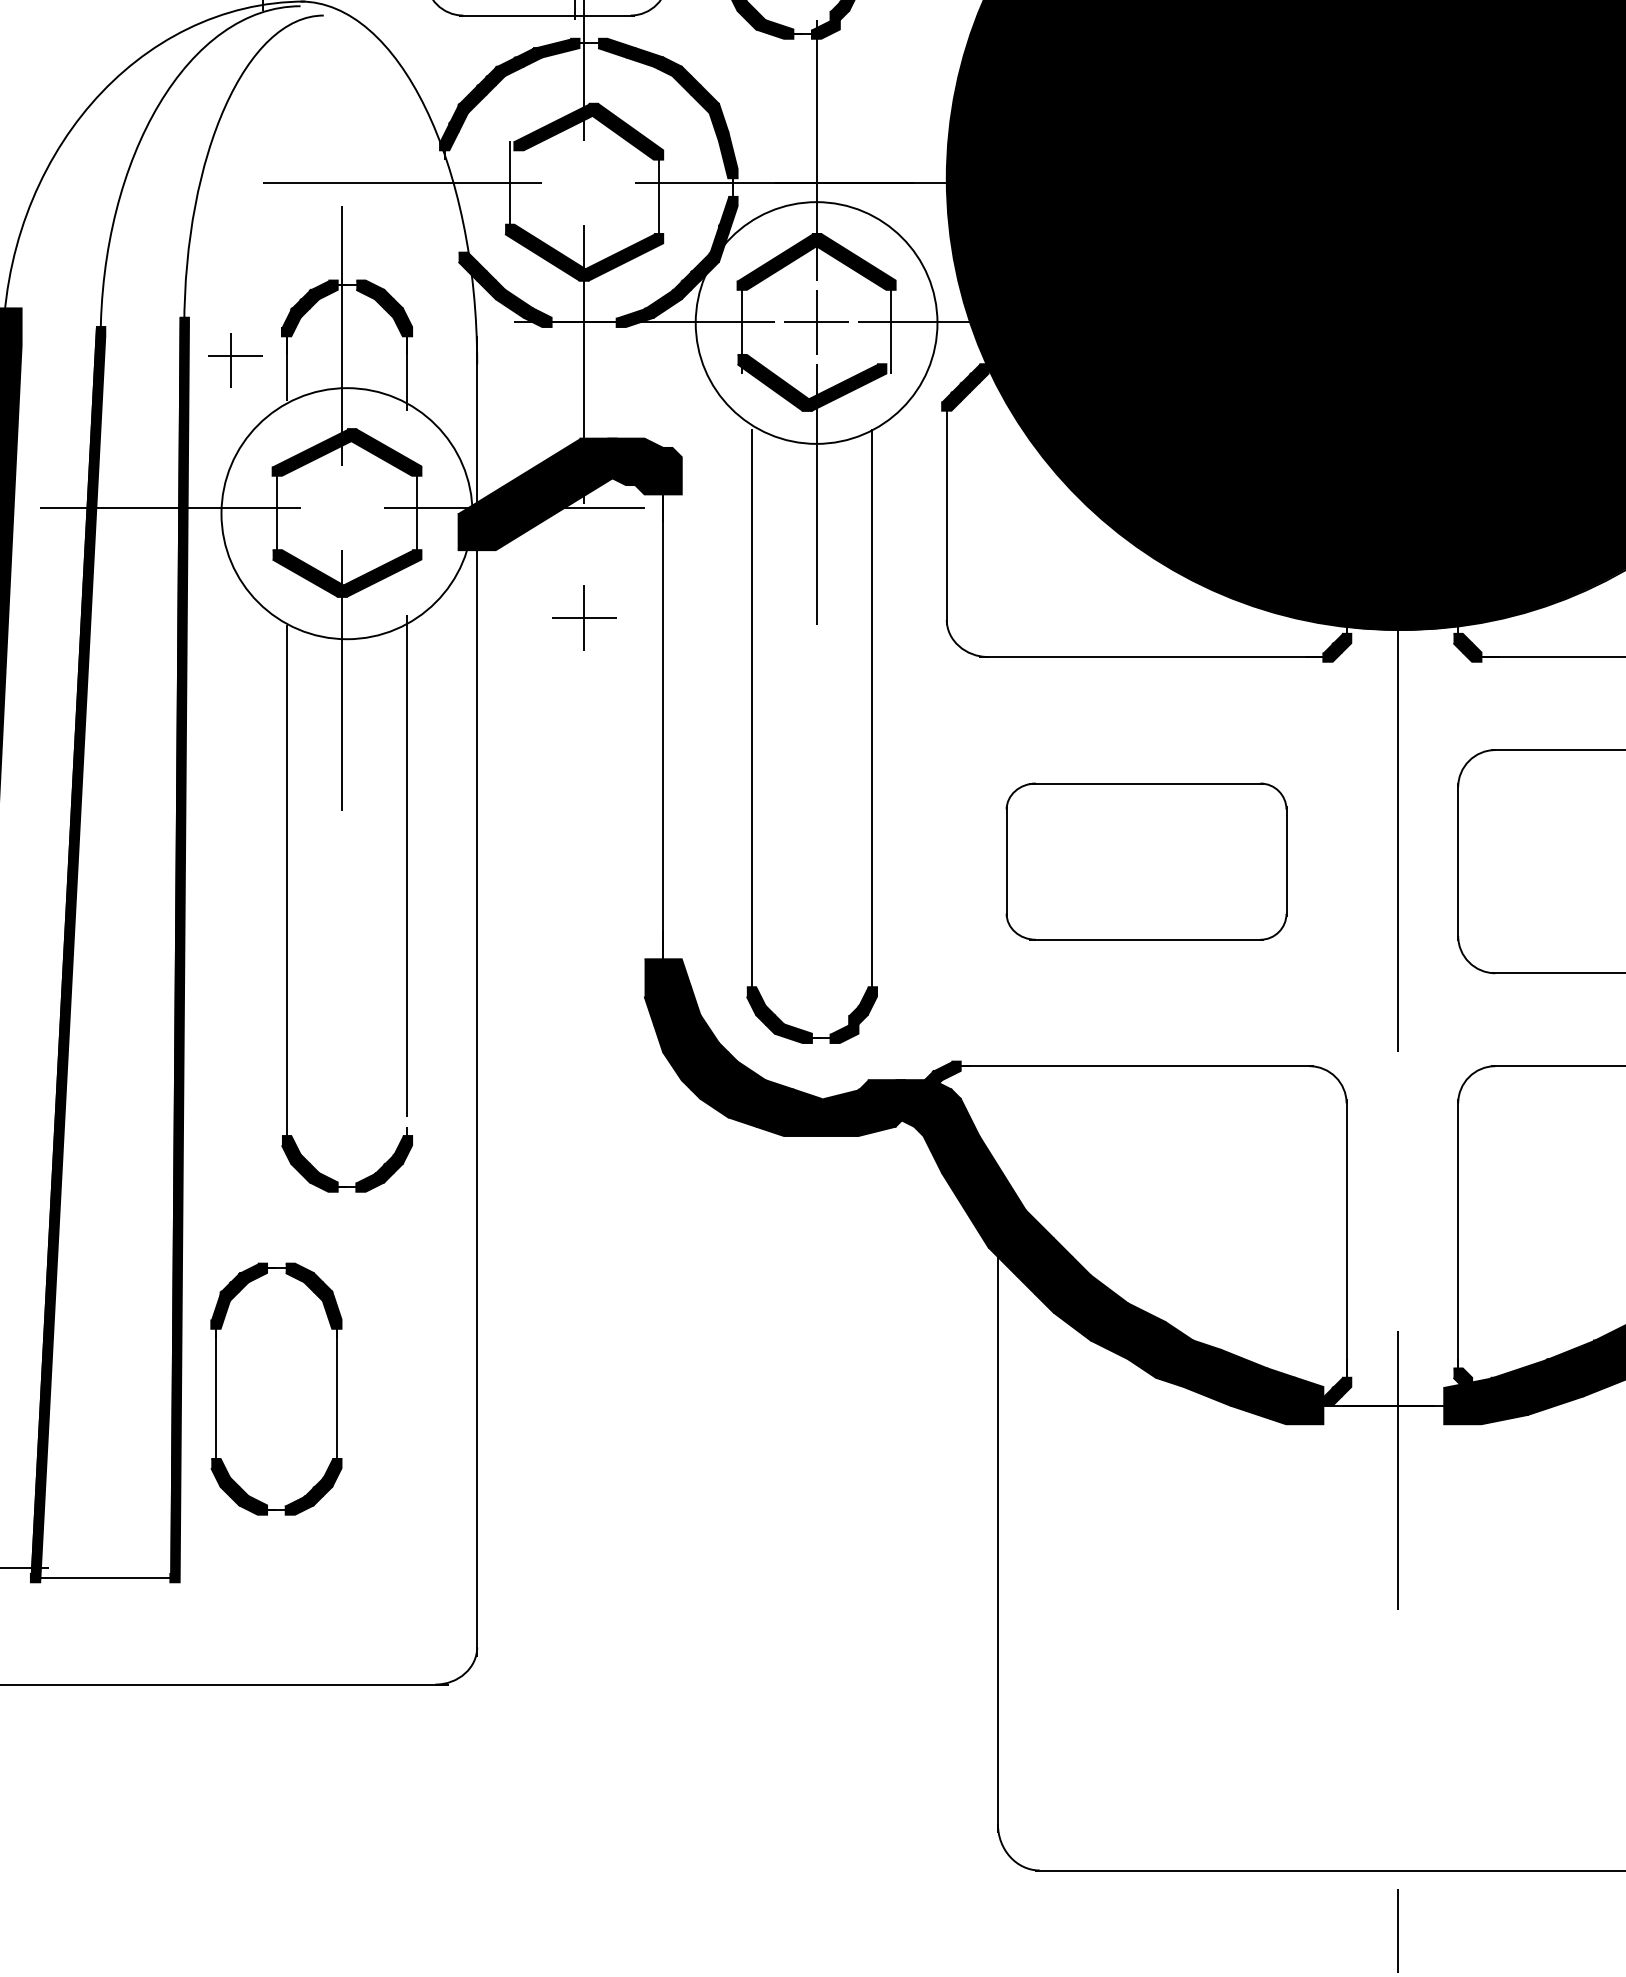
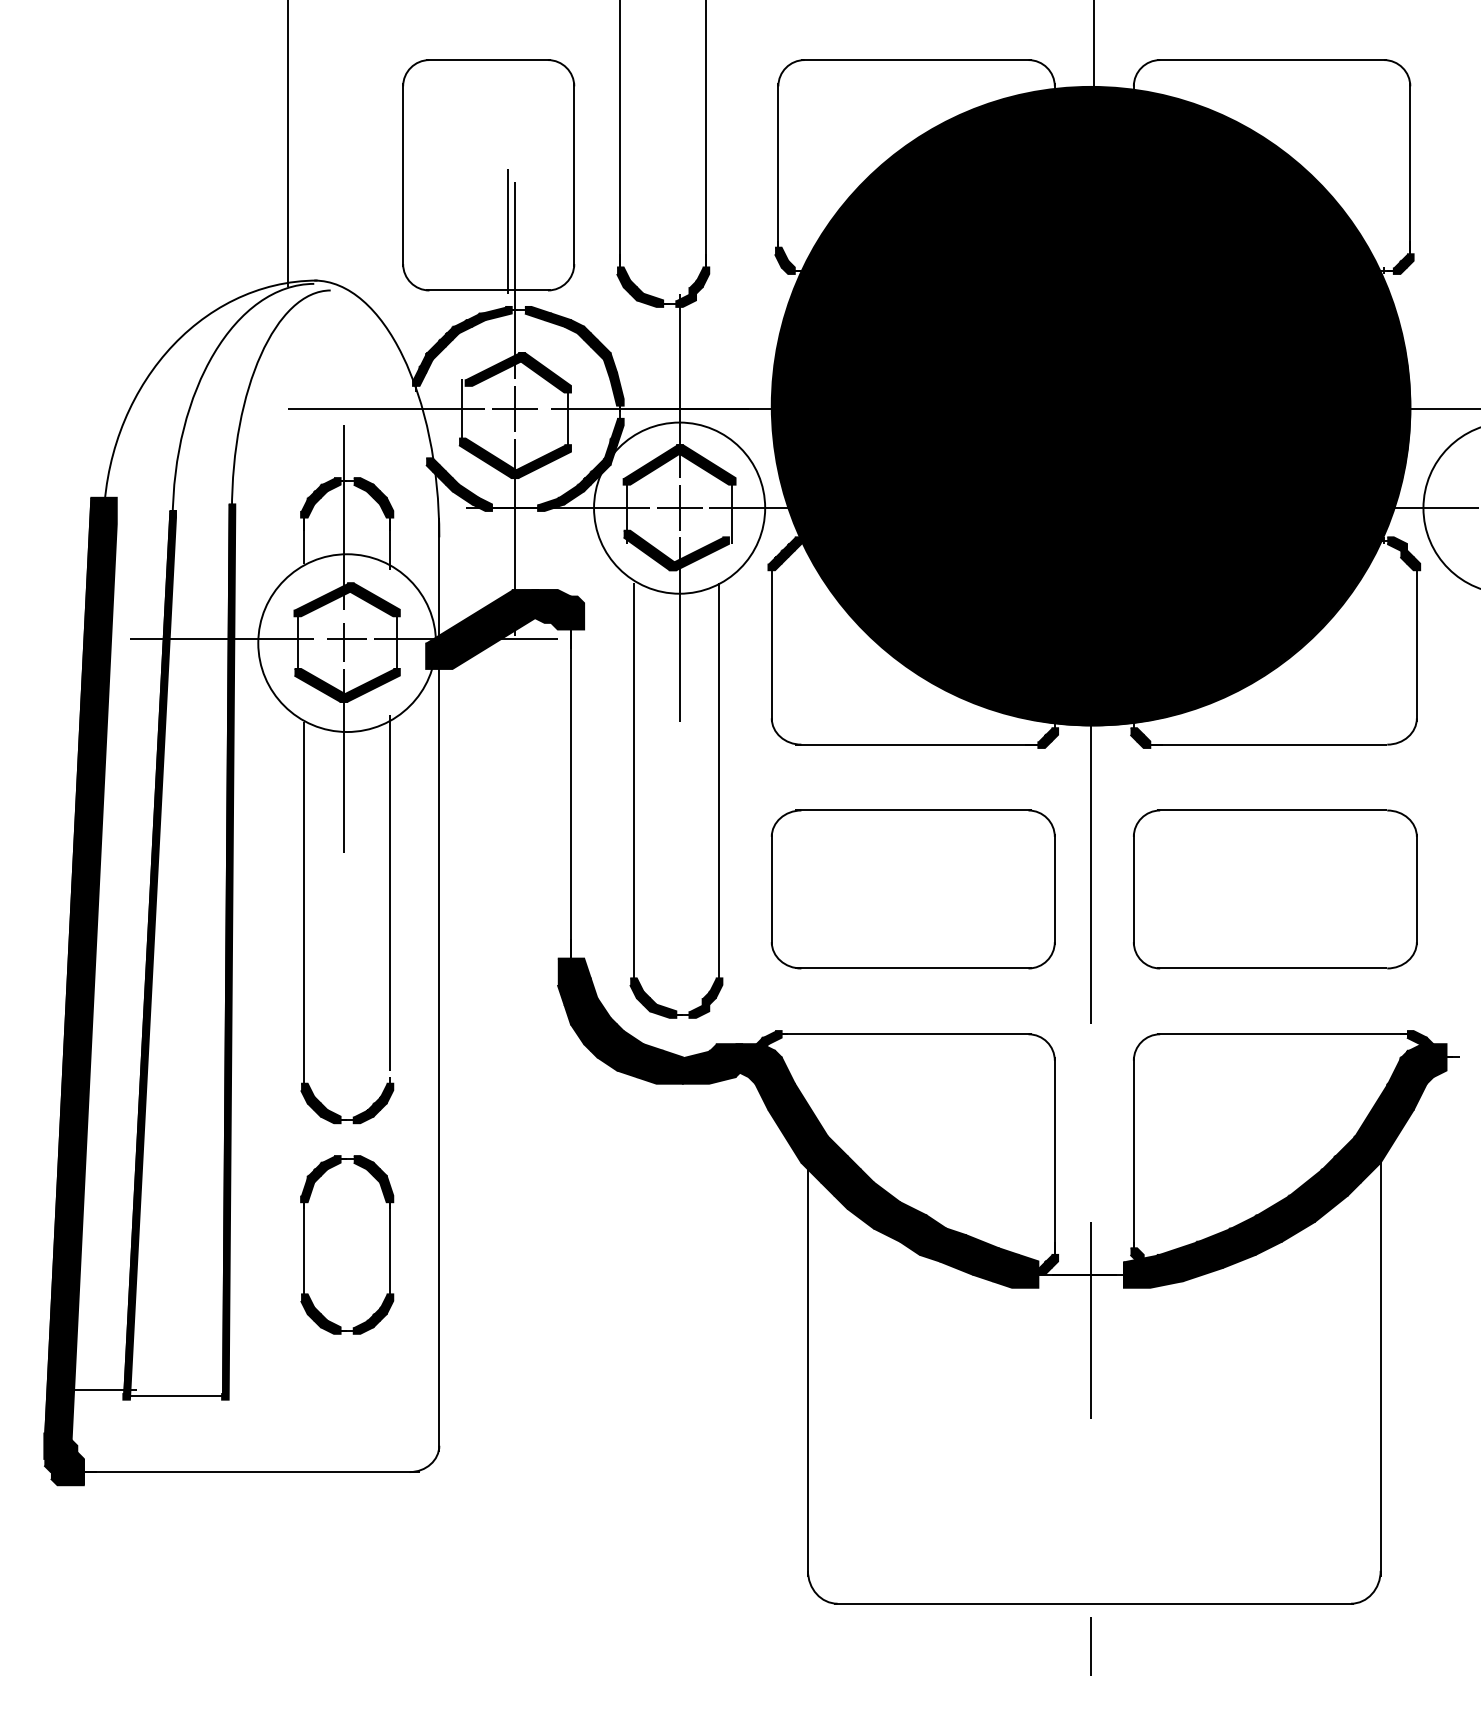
part: (234, 360) -> (346, 642), moved
part: (583, 617) -> (514, 408), moved
part: (1145, 861) -> (912, 889), size x1.43
part: (276, 1388) -> (347, 1244), moved

